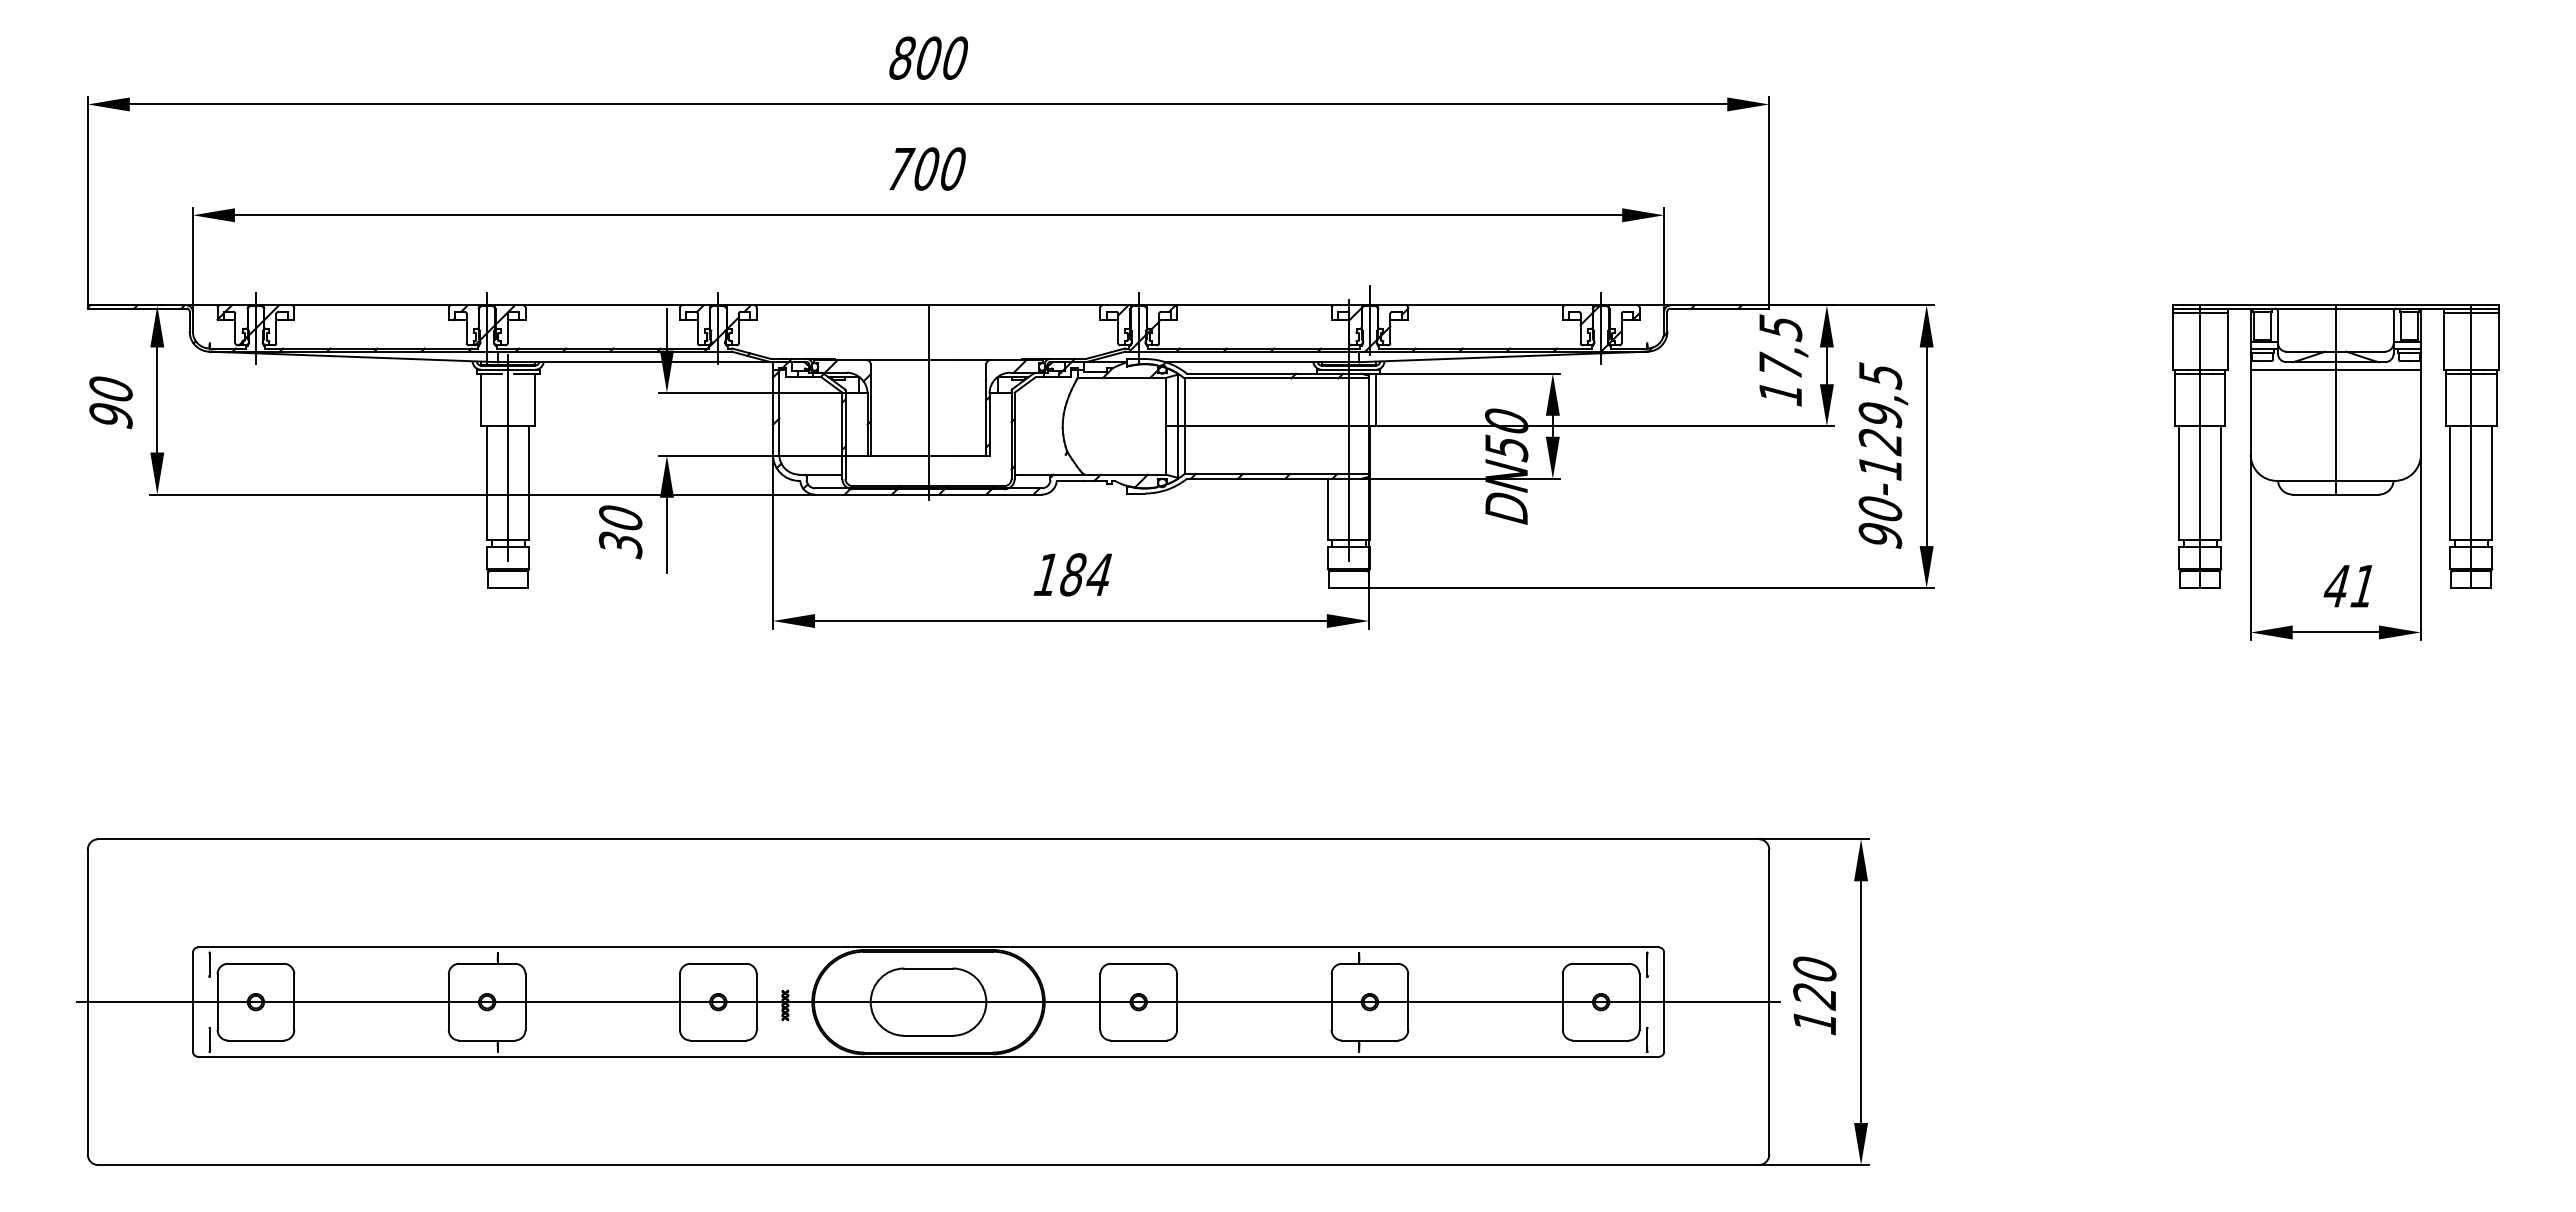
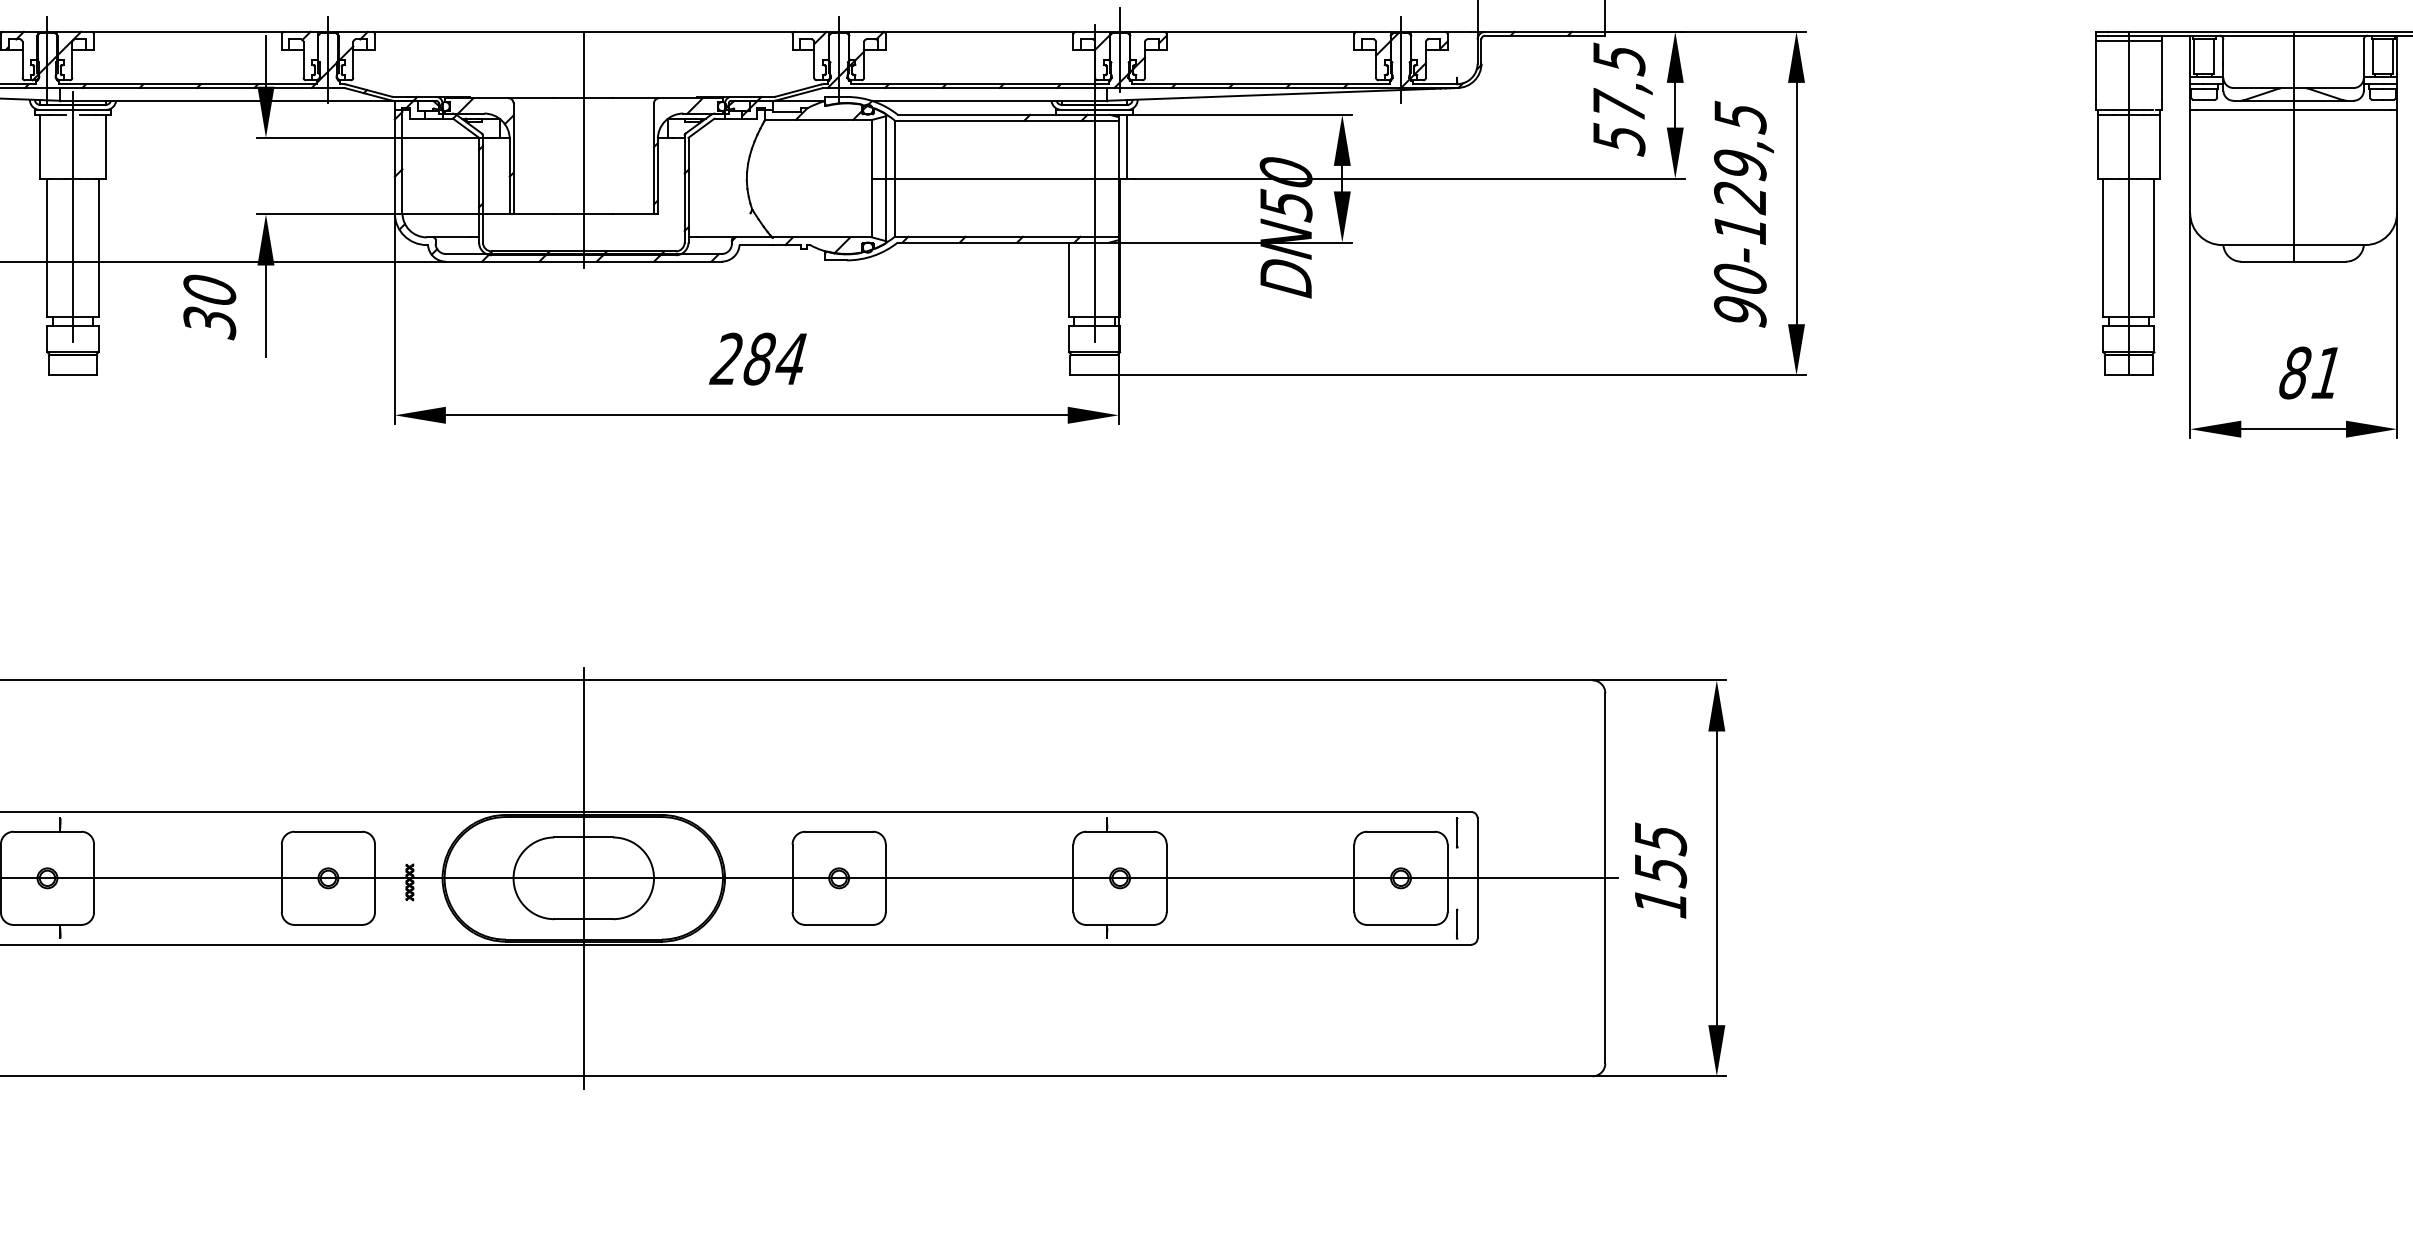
text: (1780, 394) -> (1618, 140), 17,5 -> 57,5
text: (1045, 574) -> (725, 358), 184 -> 284
text: (2336, 585) -> (2294, 372), 41 -> 81
text: (1814, 983) -> (1660, 855), 120 -> 155
line: (928, 1001) -> (583, 877), added

